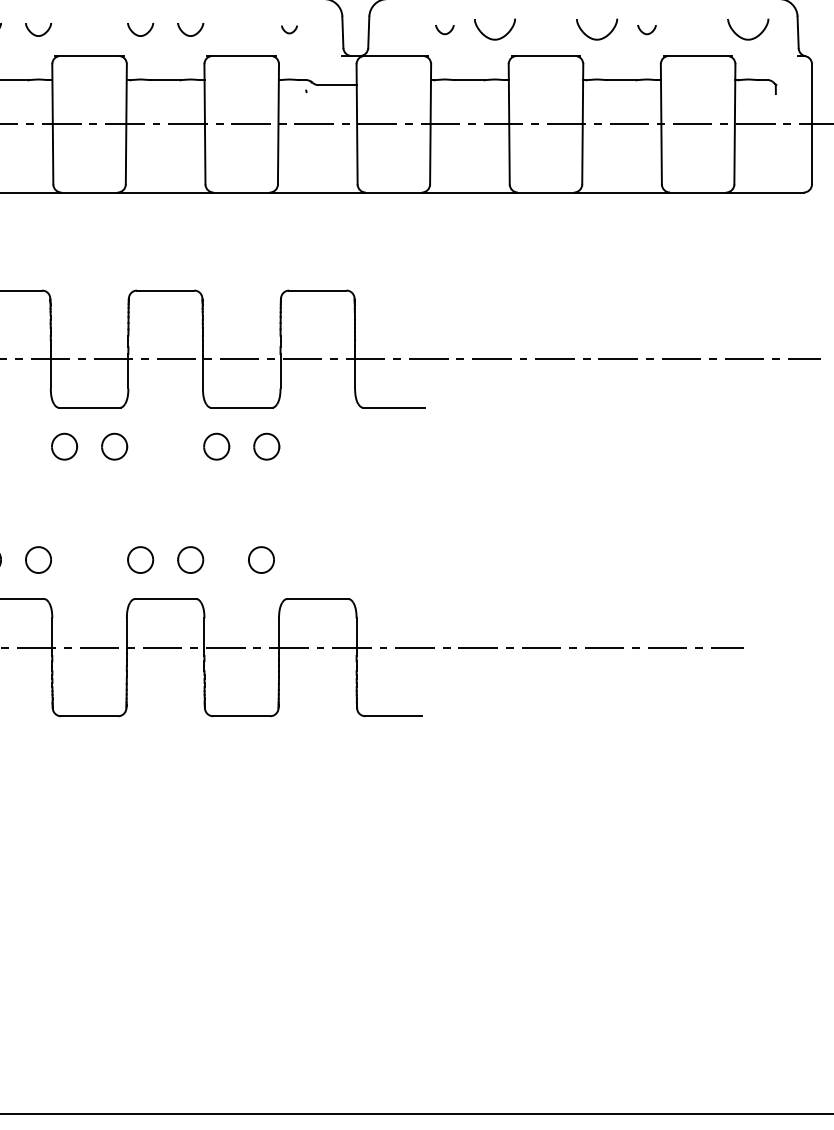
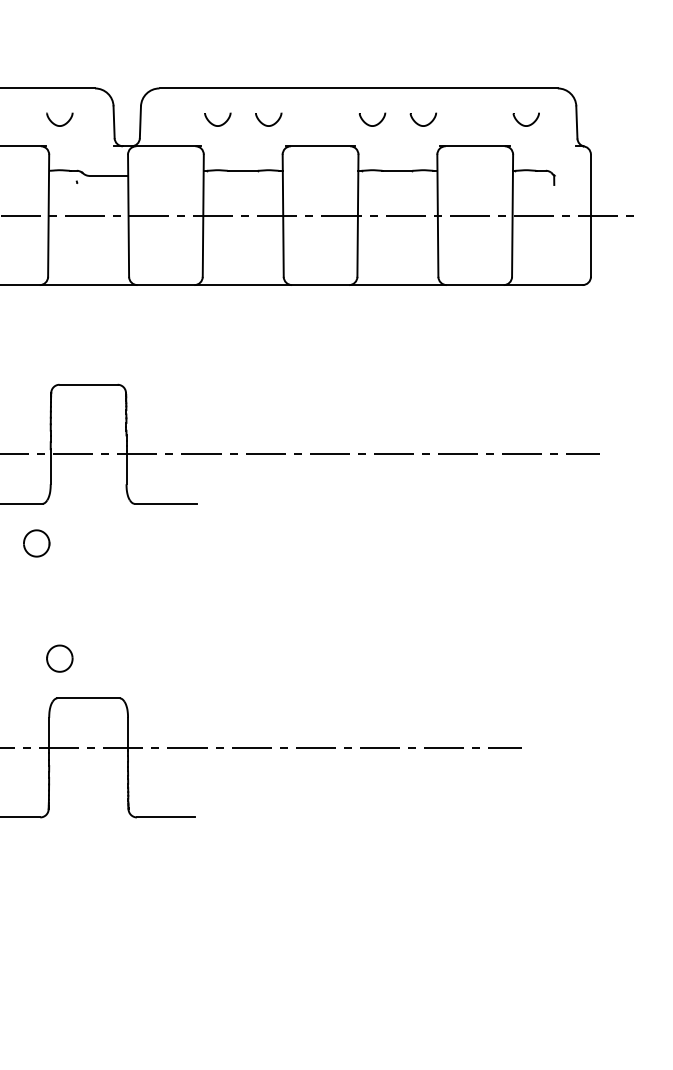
part: (289, 29) -> (59, 119), size x1.67
part: (444, 29) -> (217, 119), size x1.43
part: (494, 29) -> (268, 119), size x0.62
part: (596, 29) -> (371, 119), size x0.62
part: (646, 29) -> (422, 119), size x1.43
part: (748, 29) -> (526, 119), size x0.62
part: (261, 559) -> (59, 658), moved

